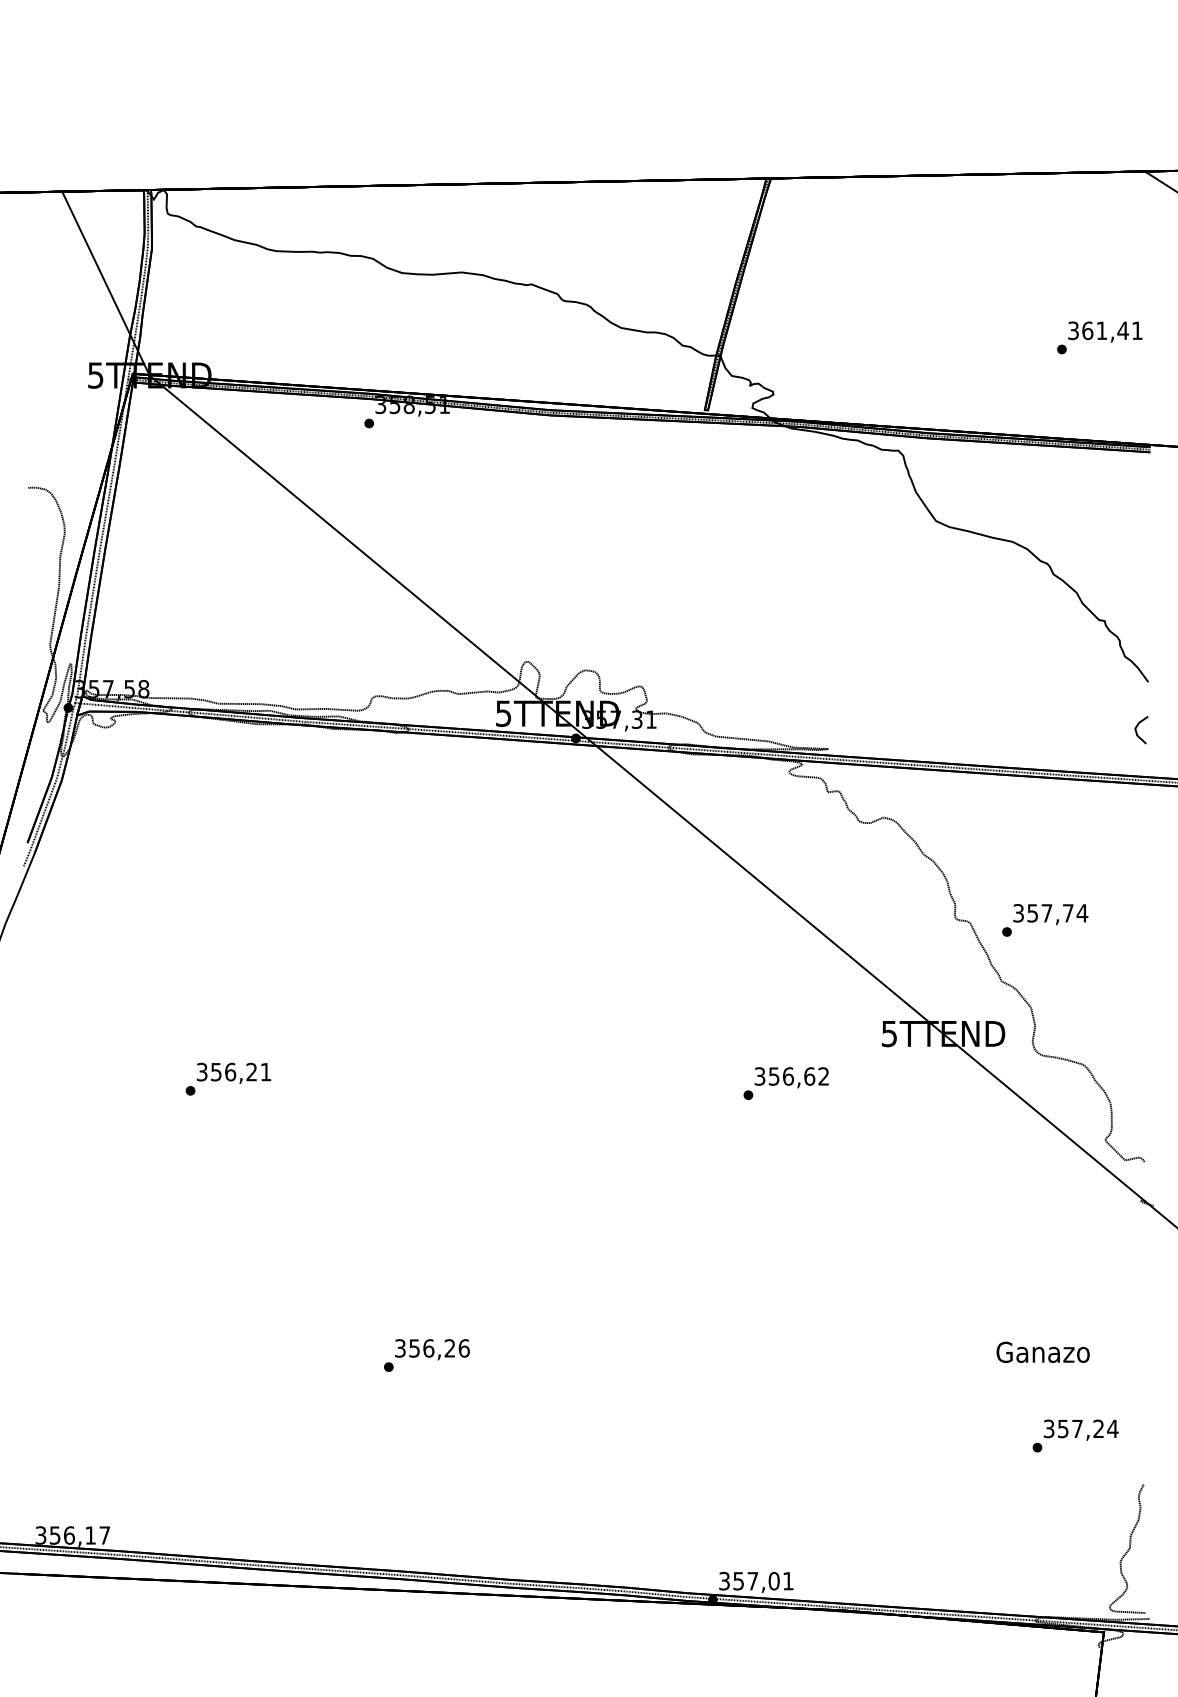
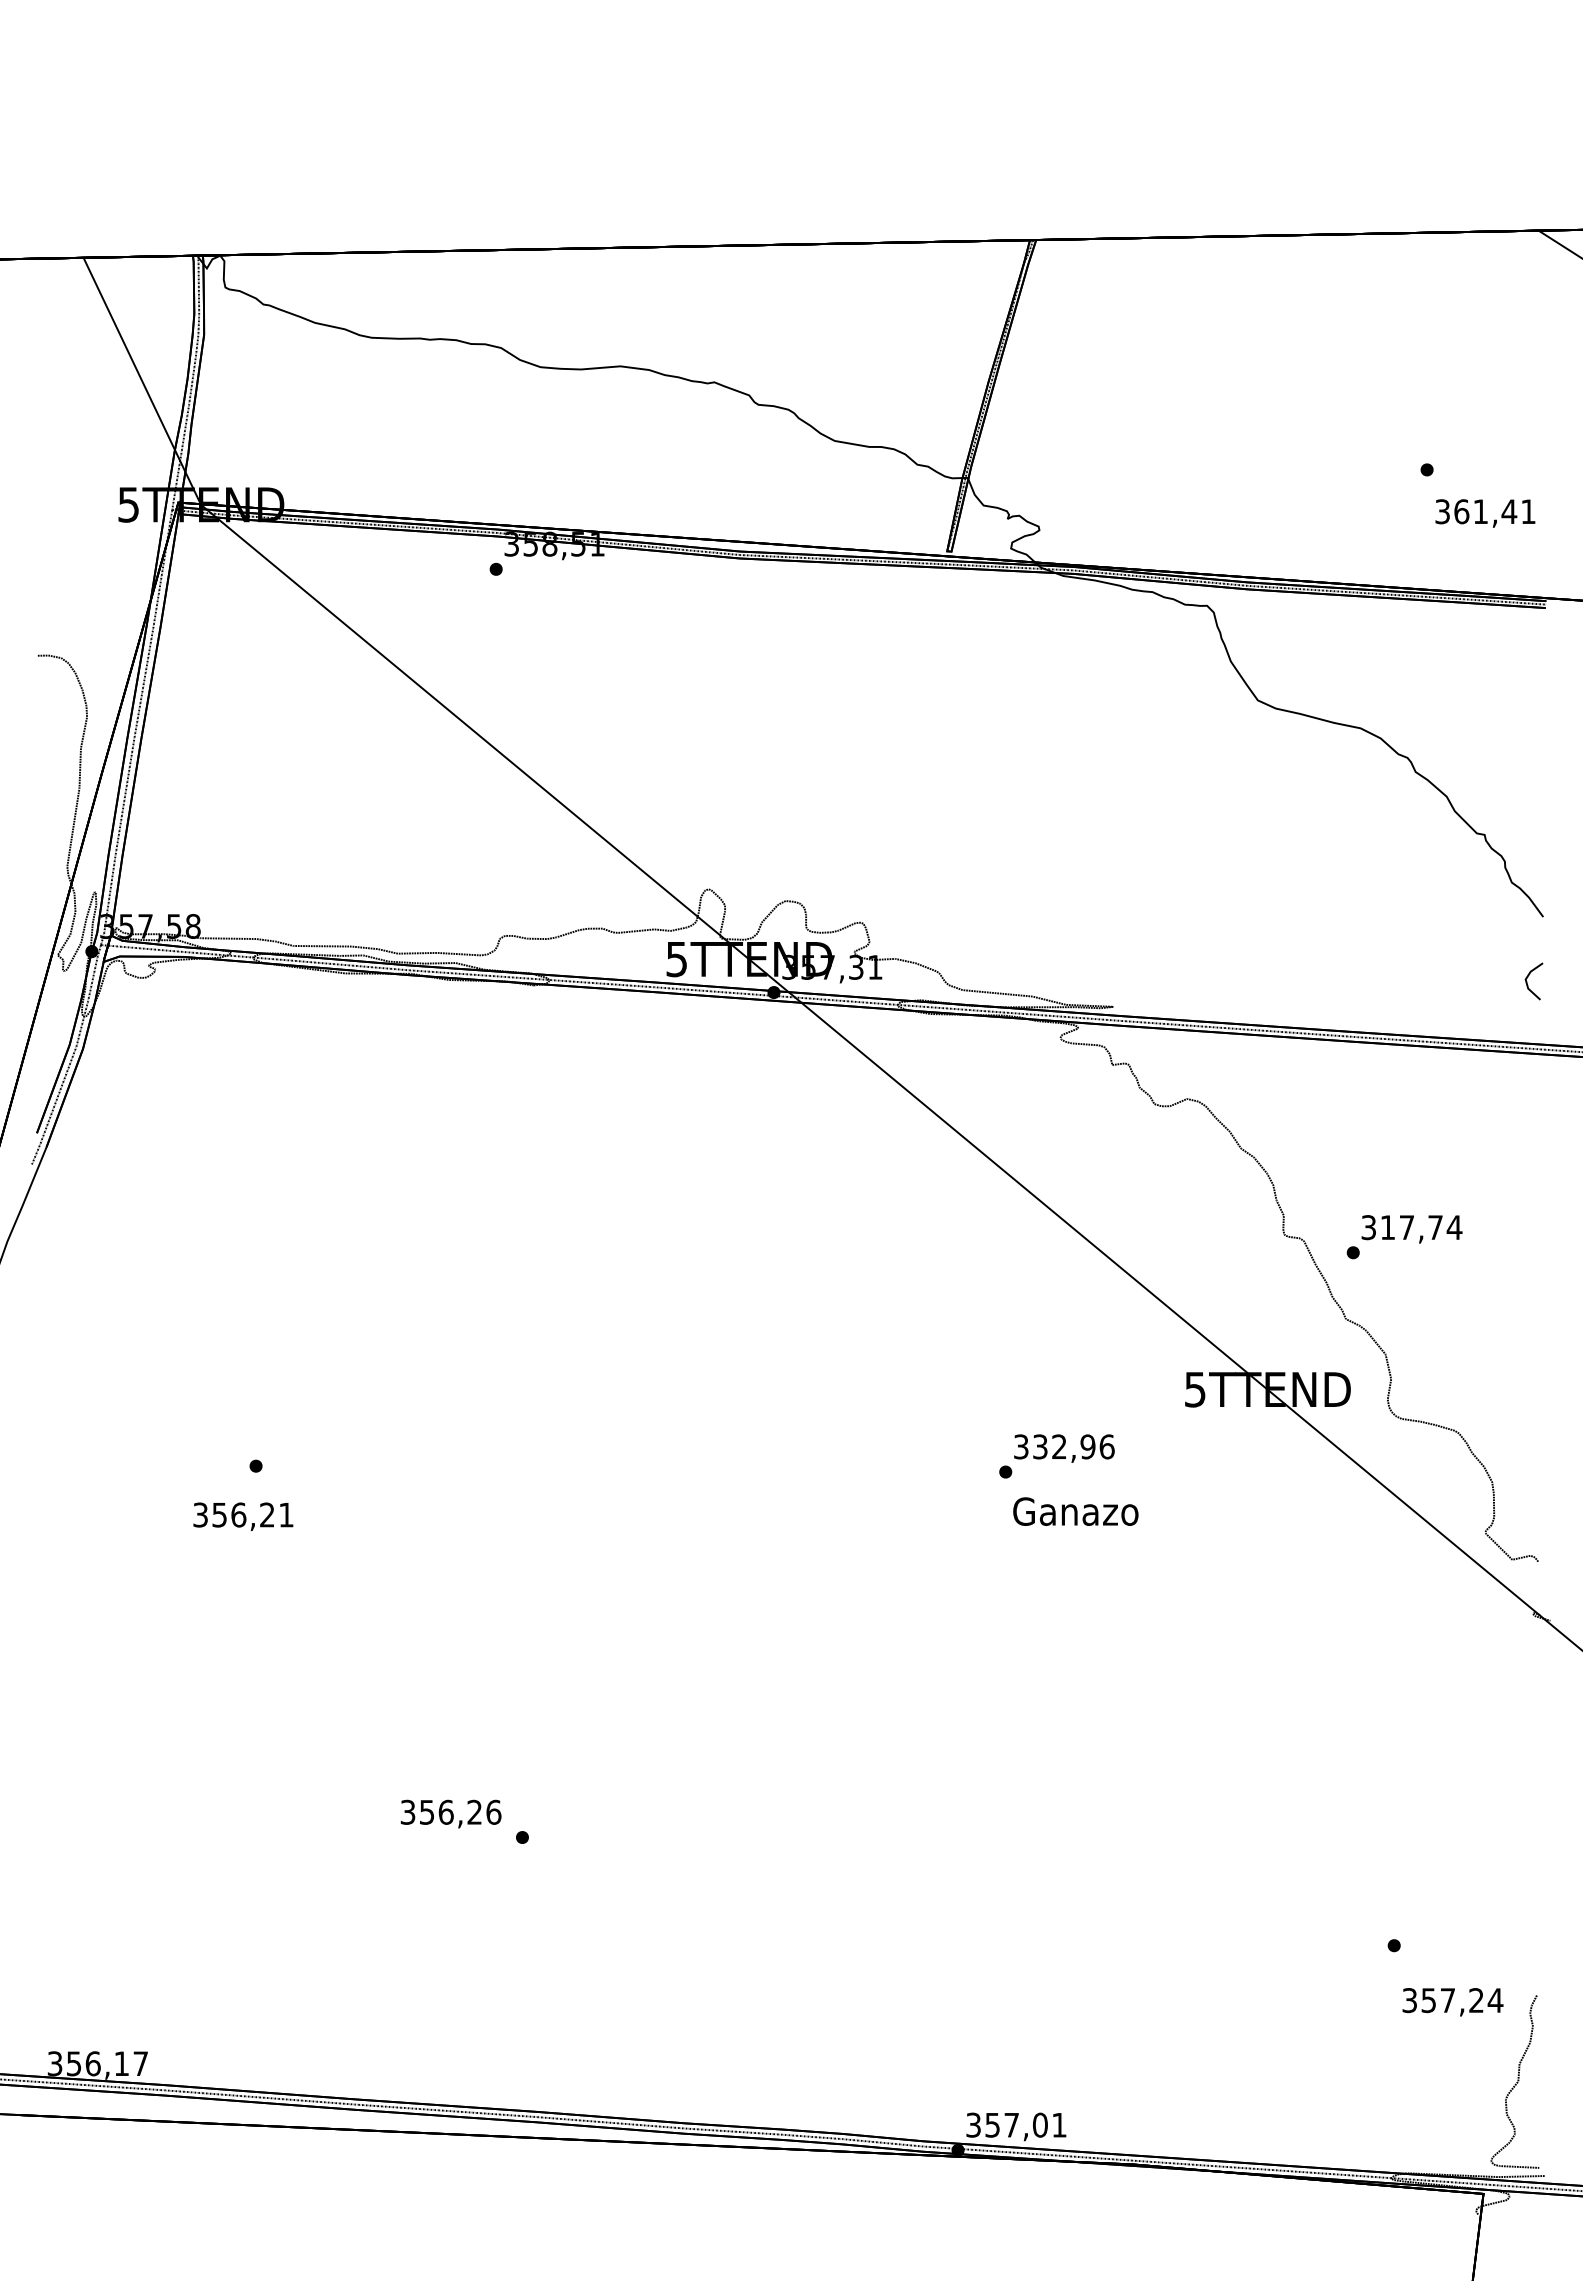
text: (1105, 332) -> (1485, 513), moved
text: (1032, 913) -> (1387, 1227), 357,74 -> 317,74
text: (234, 1073) -> (243, 1516), moved
text: (798, 1076) -> (1073, 1446), 356,62 -> 332,96
text: (431, 1349) -> (450, 1813), moved
text: (1042, 1352) -> (1075, 1511), moved
text: (1080, 1430) -> (1452, 2002), moved

